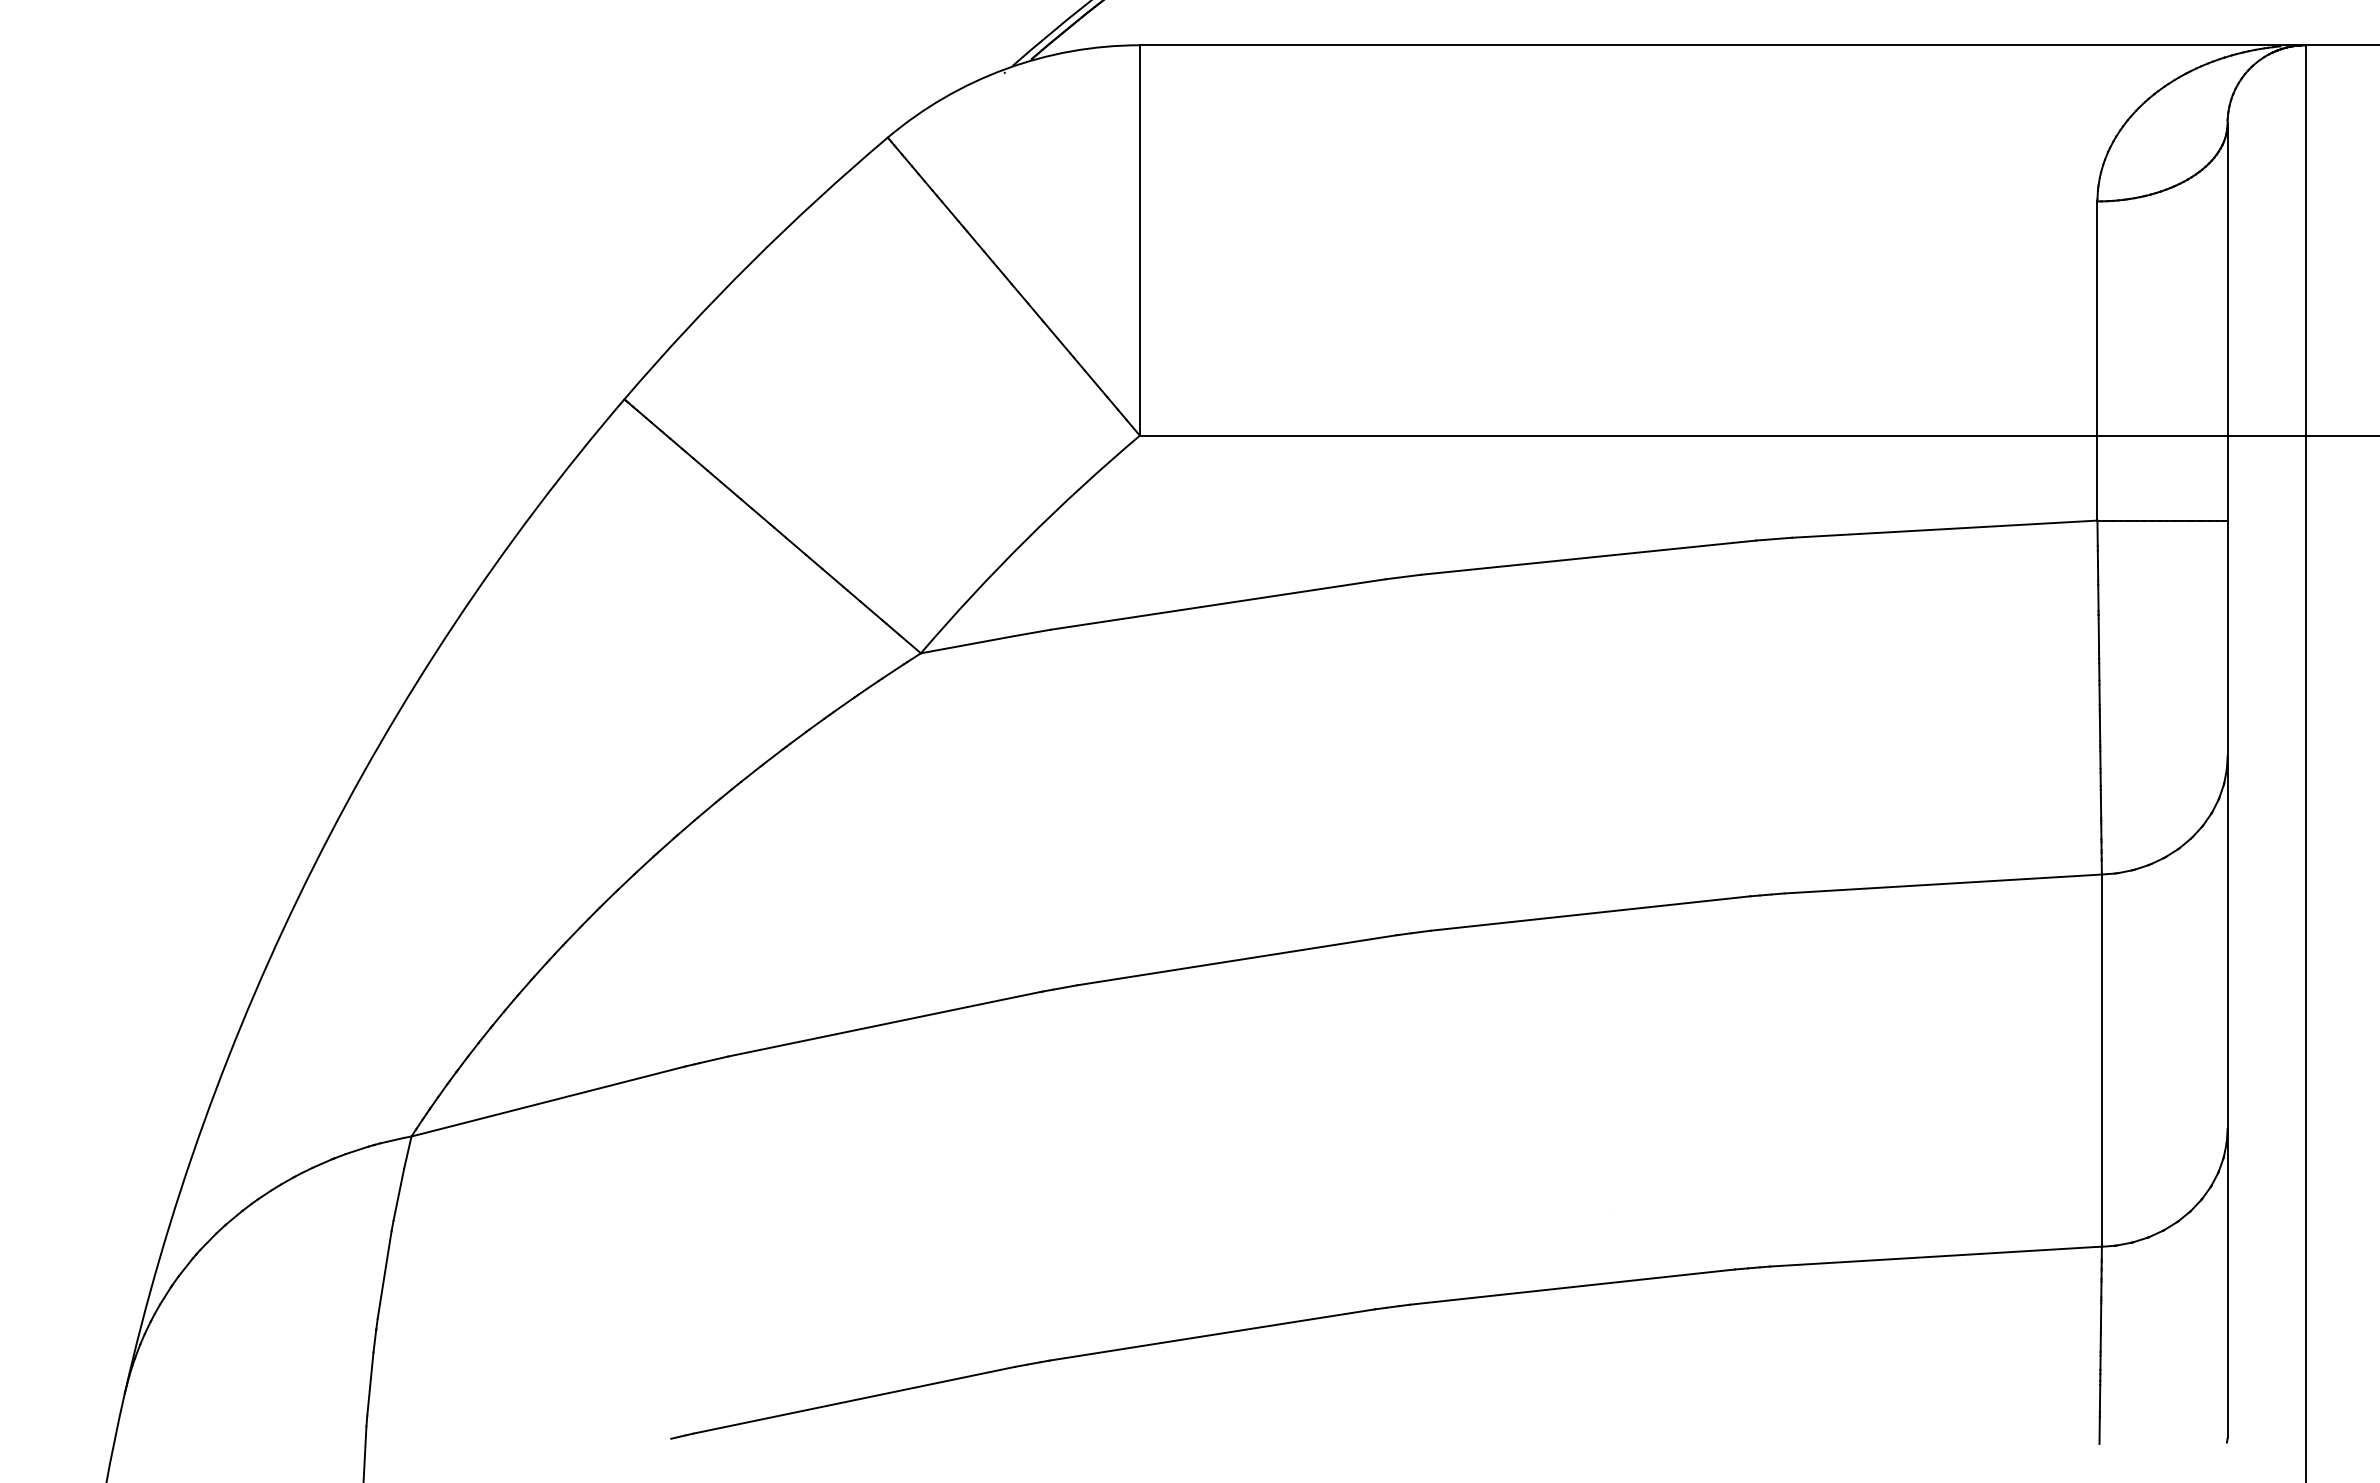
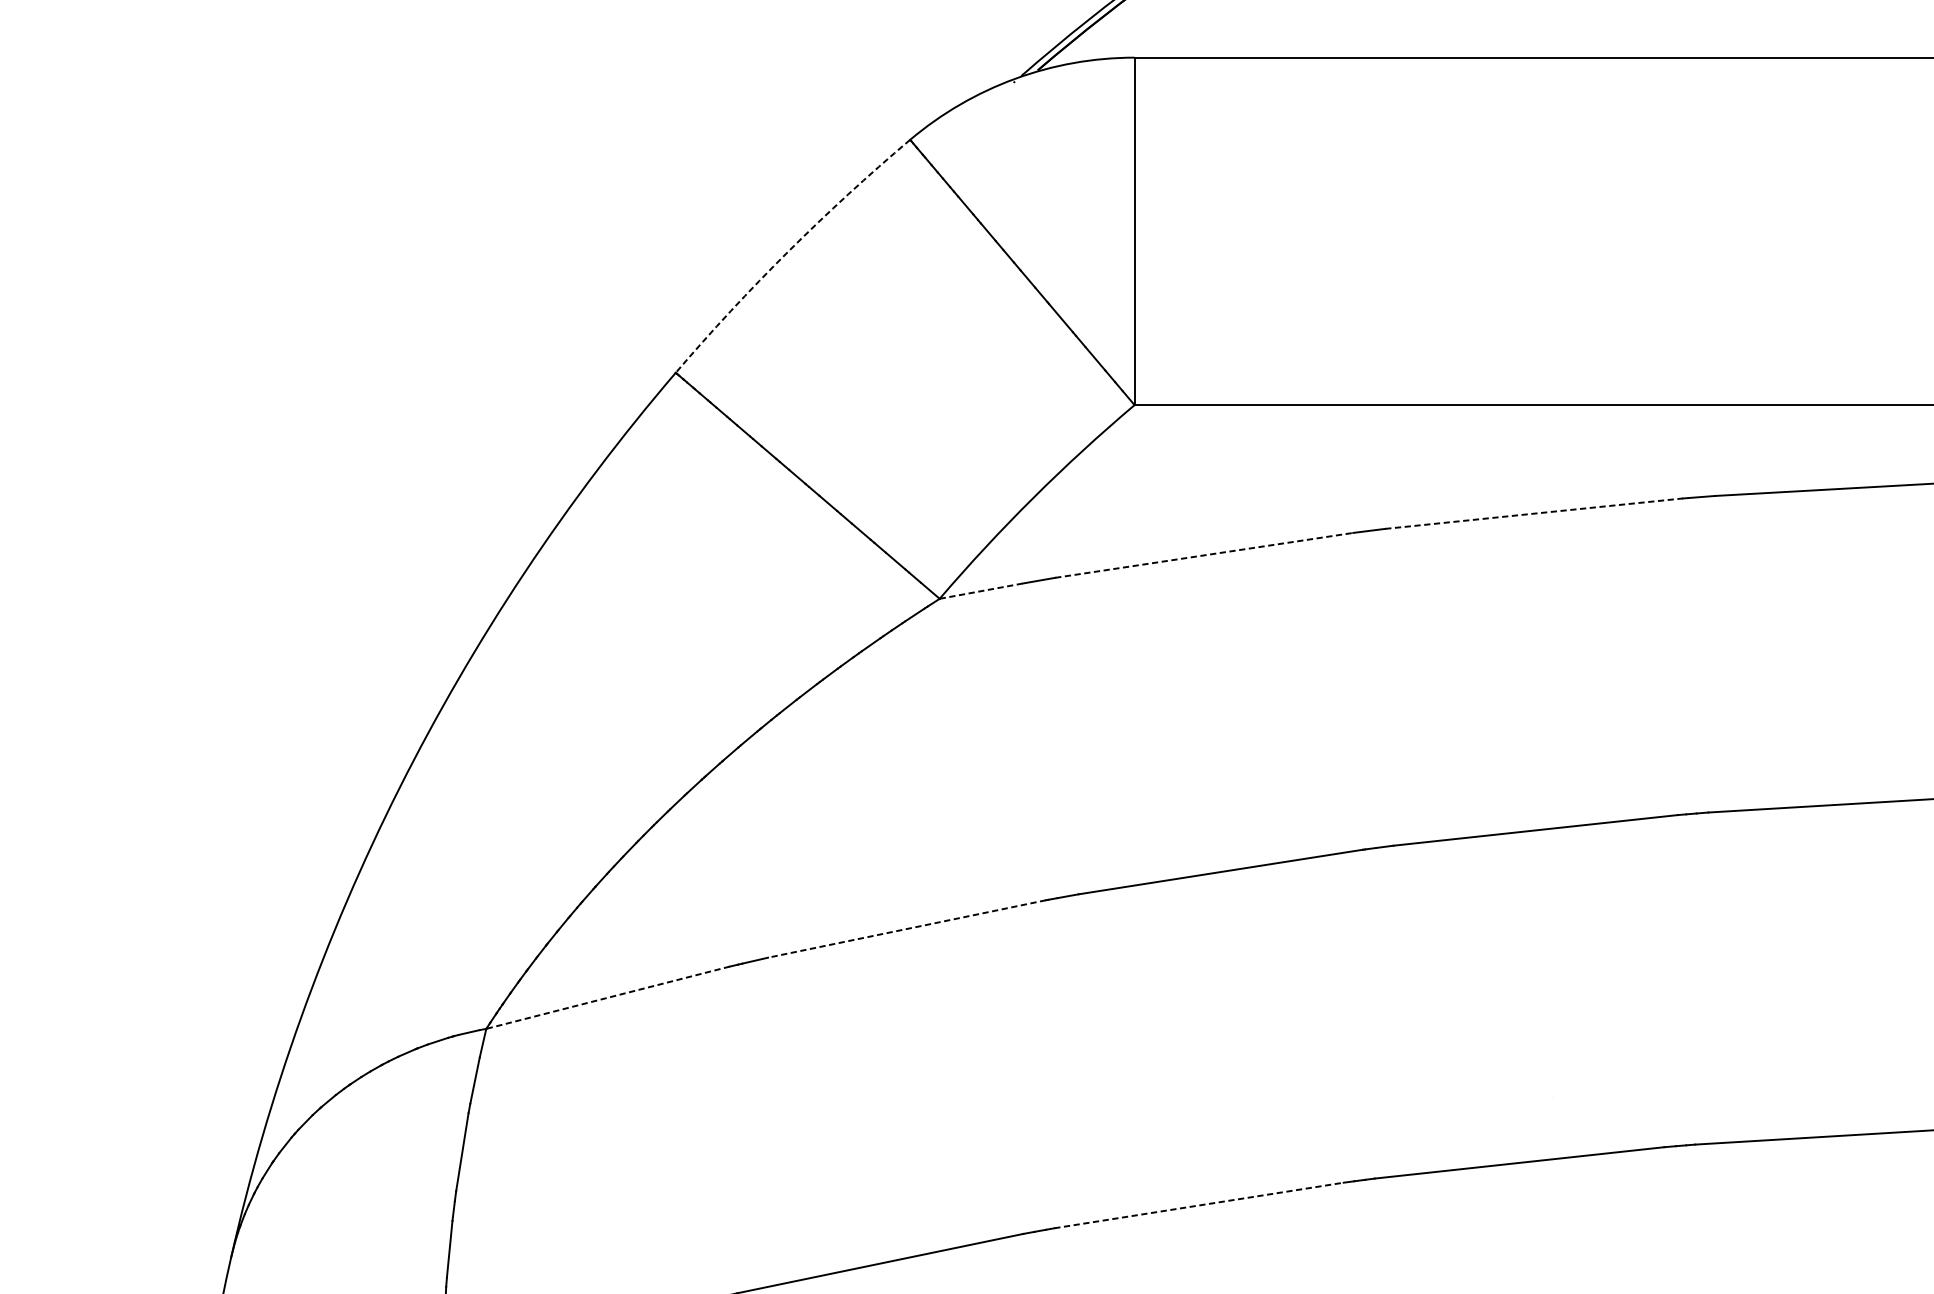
arc: (750, 263) -> (788, 251), solid -> dashed
line: (1589, 557) -> (1534, 513), solid -> dashed
line: (1218, 604) -> (1204, 555), solid -> dashed
line: (967, 644) -> (981, 590), solid -> dashed
line: (884, 1024) -> (907, 929), solid -> dashed
line: (547, 1101) -> (607, 997), solid -> dashed
line: (1212, 1334) -> (1199, 1205), solid -> dashed

